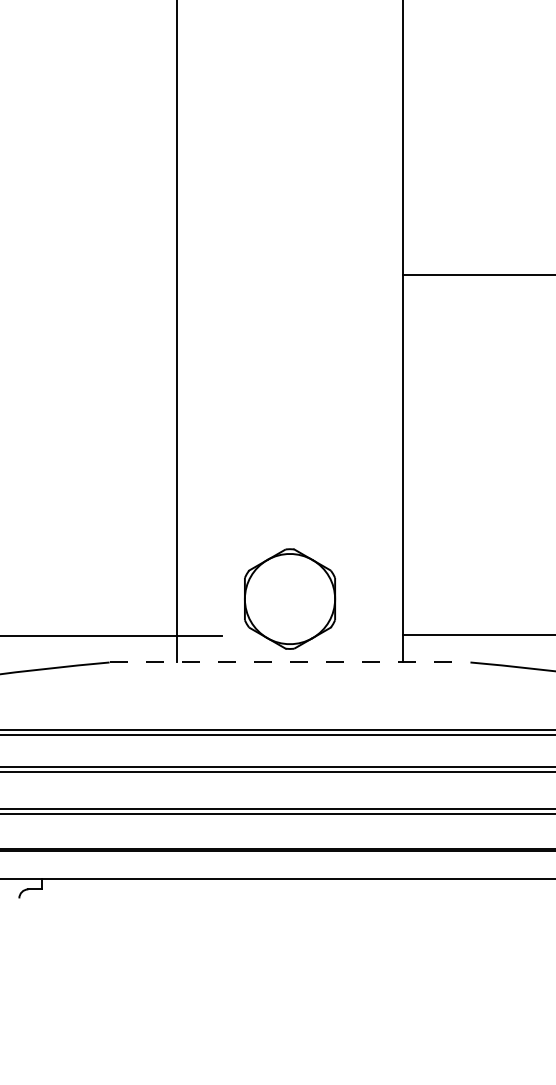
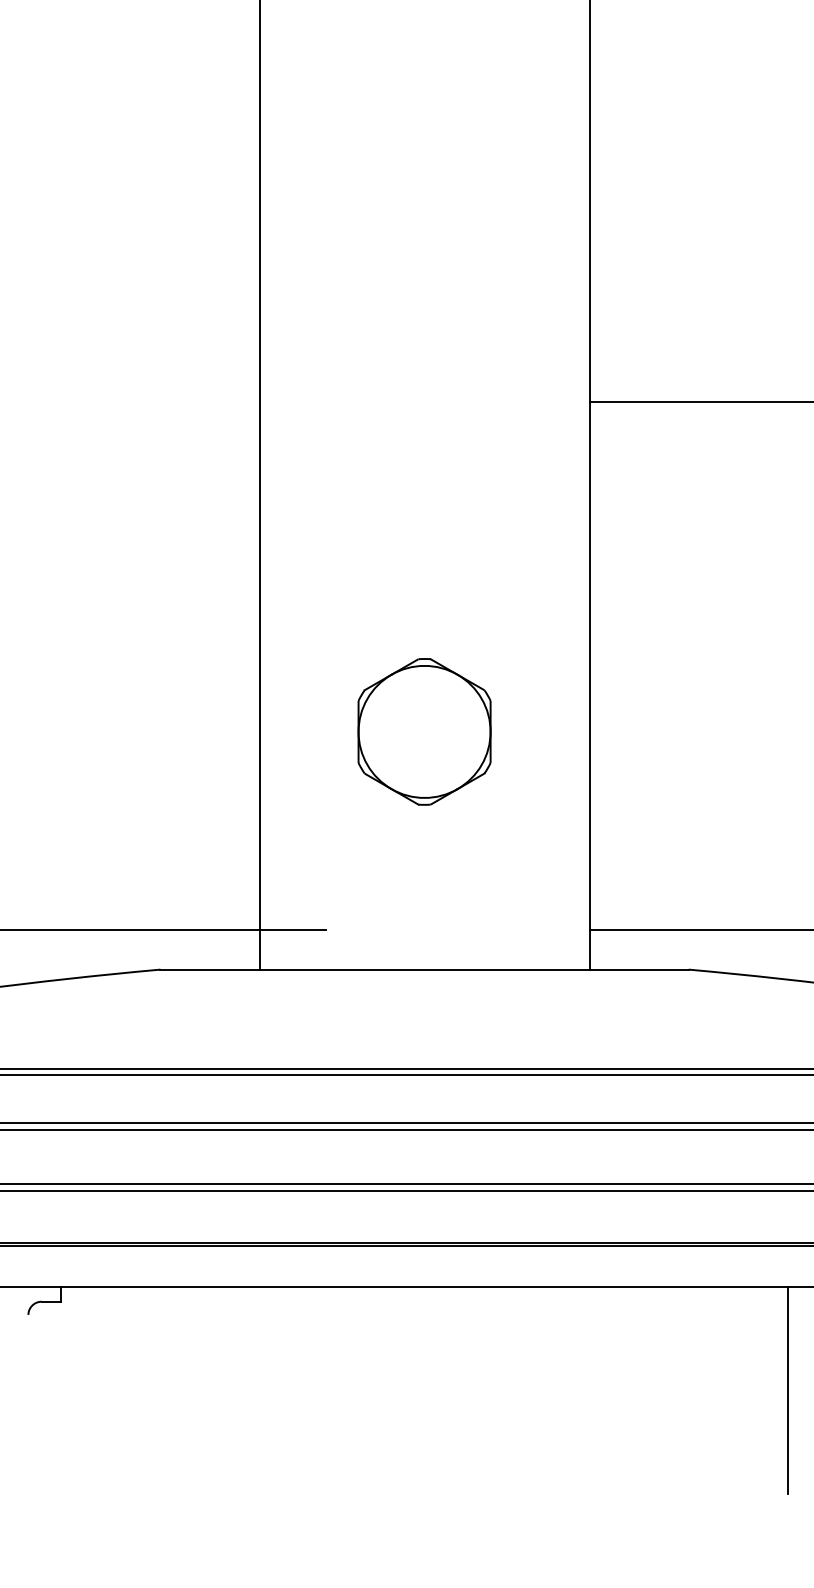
part: (290, 598) -> (425, 731), moved
line: (290, 662) -> (425, 969), dashed -> solid
line: (538, 949) -> (788, 1389), added

